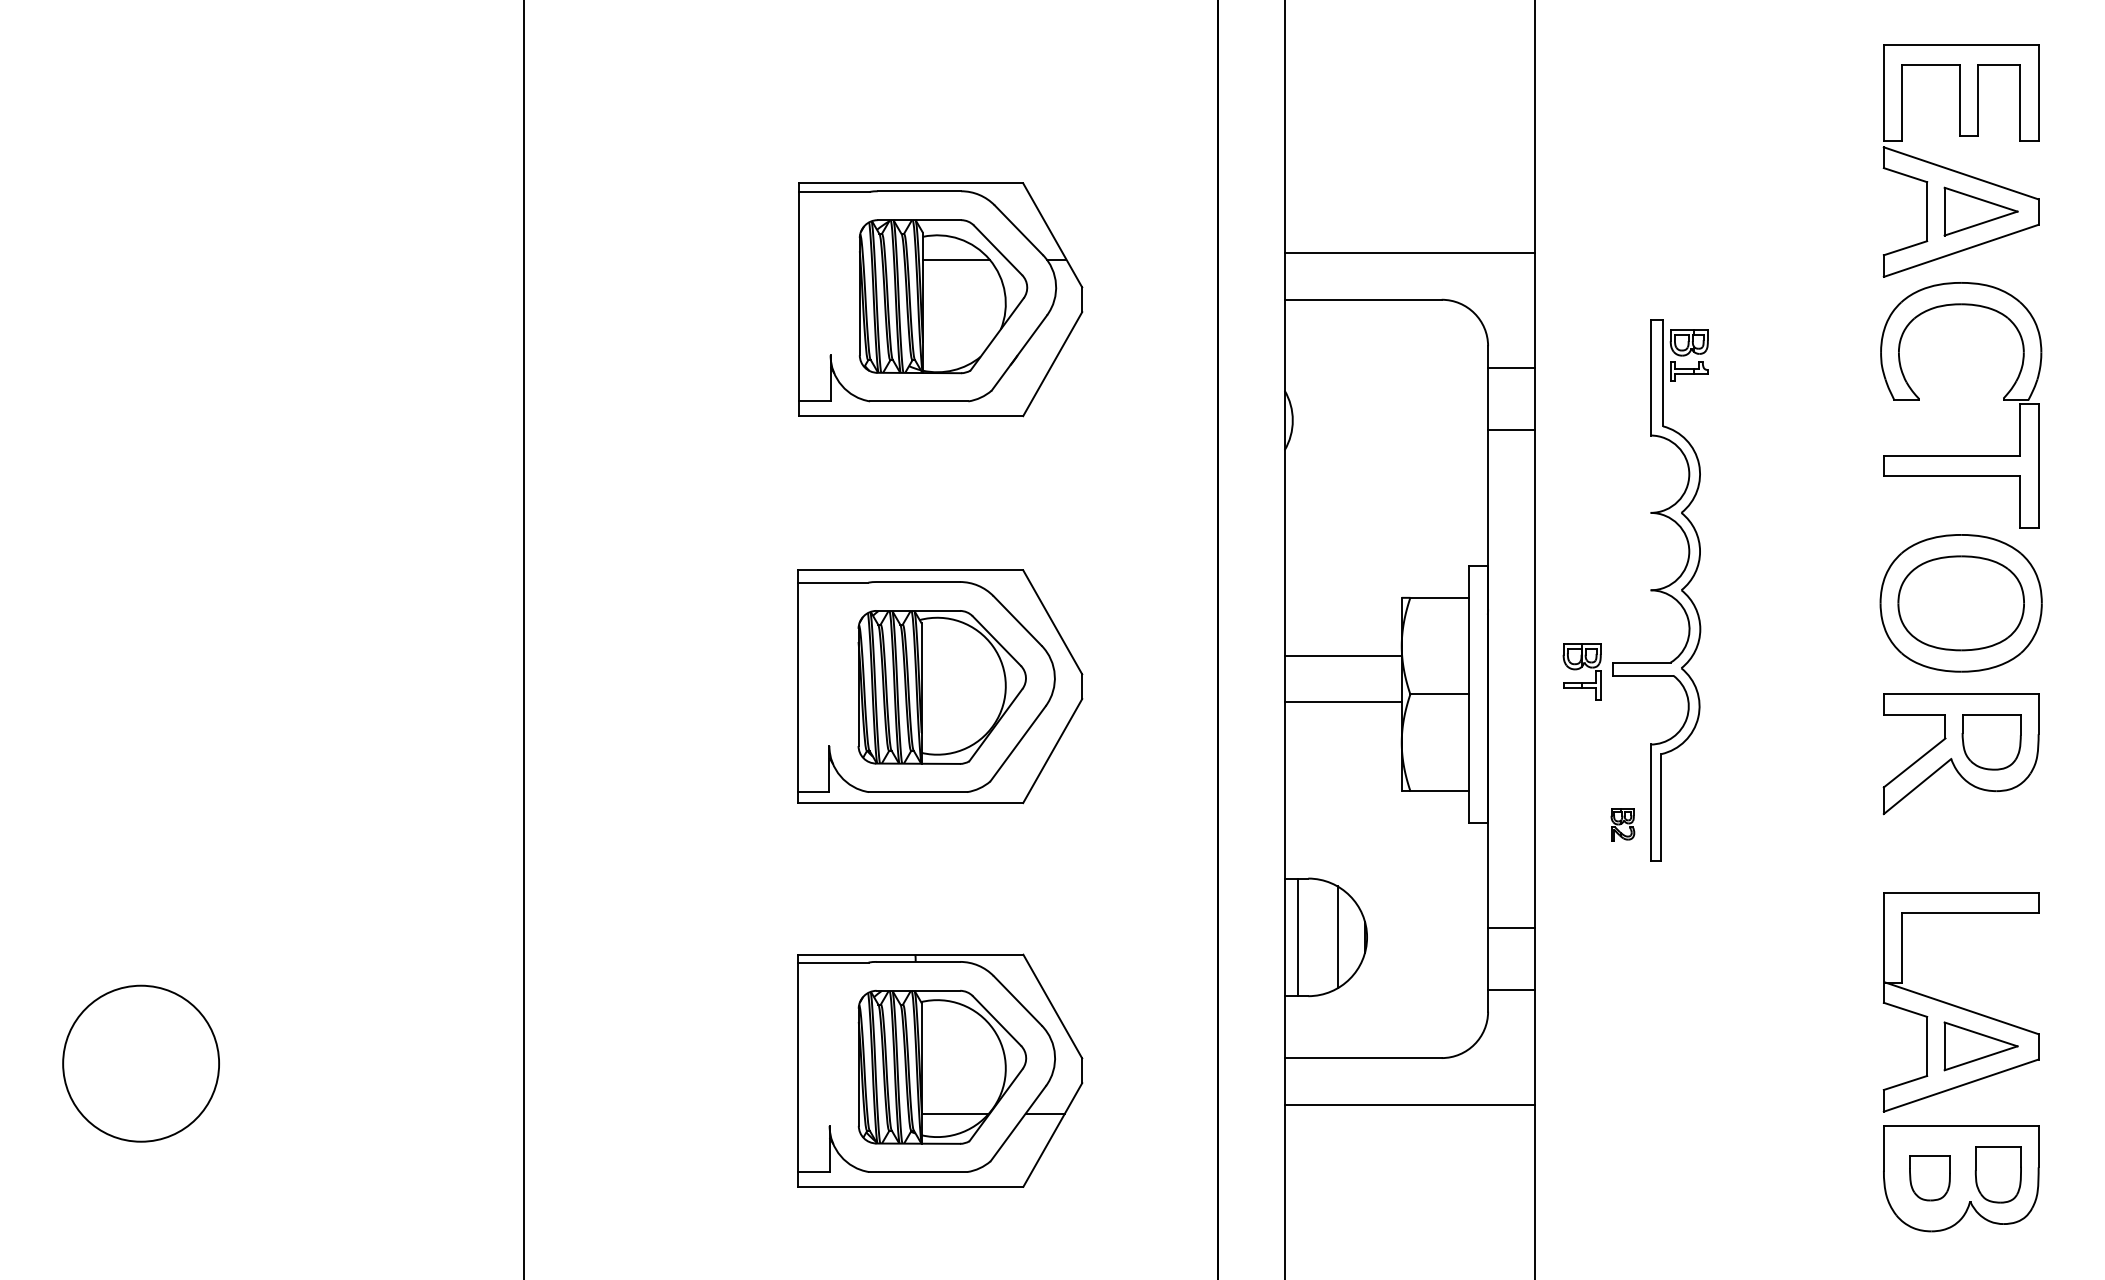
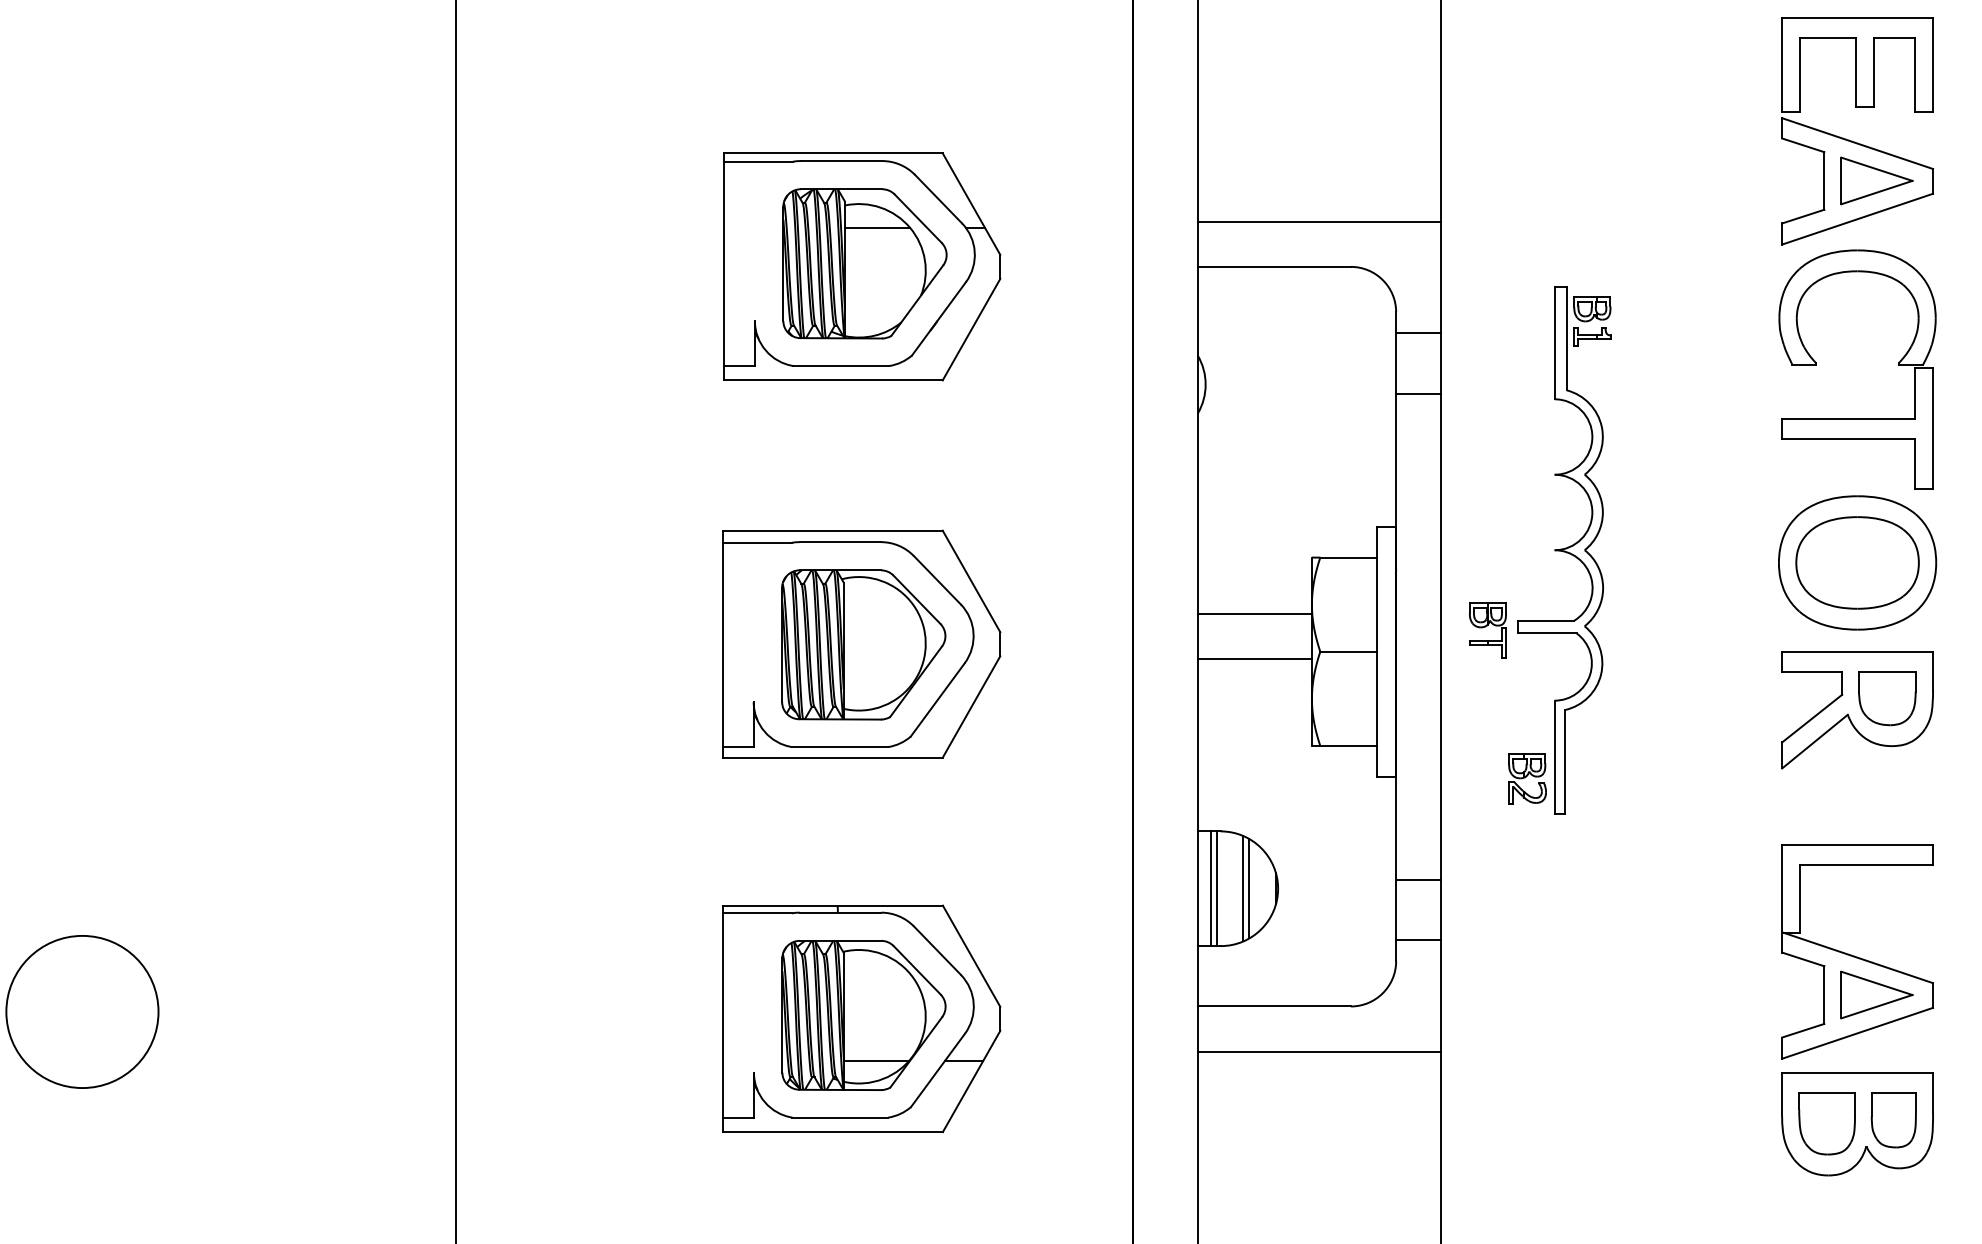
part: (1622, 824) -> (1527, 778), size x1.67
line: (1304, 937) -> (1217, 888), added
line: (1331, 937) -> (1243, 888), added
part: (1929, 1178) -> (1826, 1123), size x1.43

